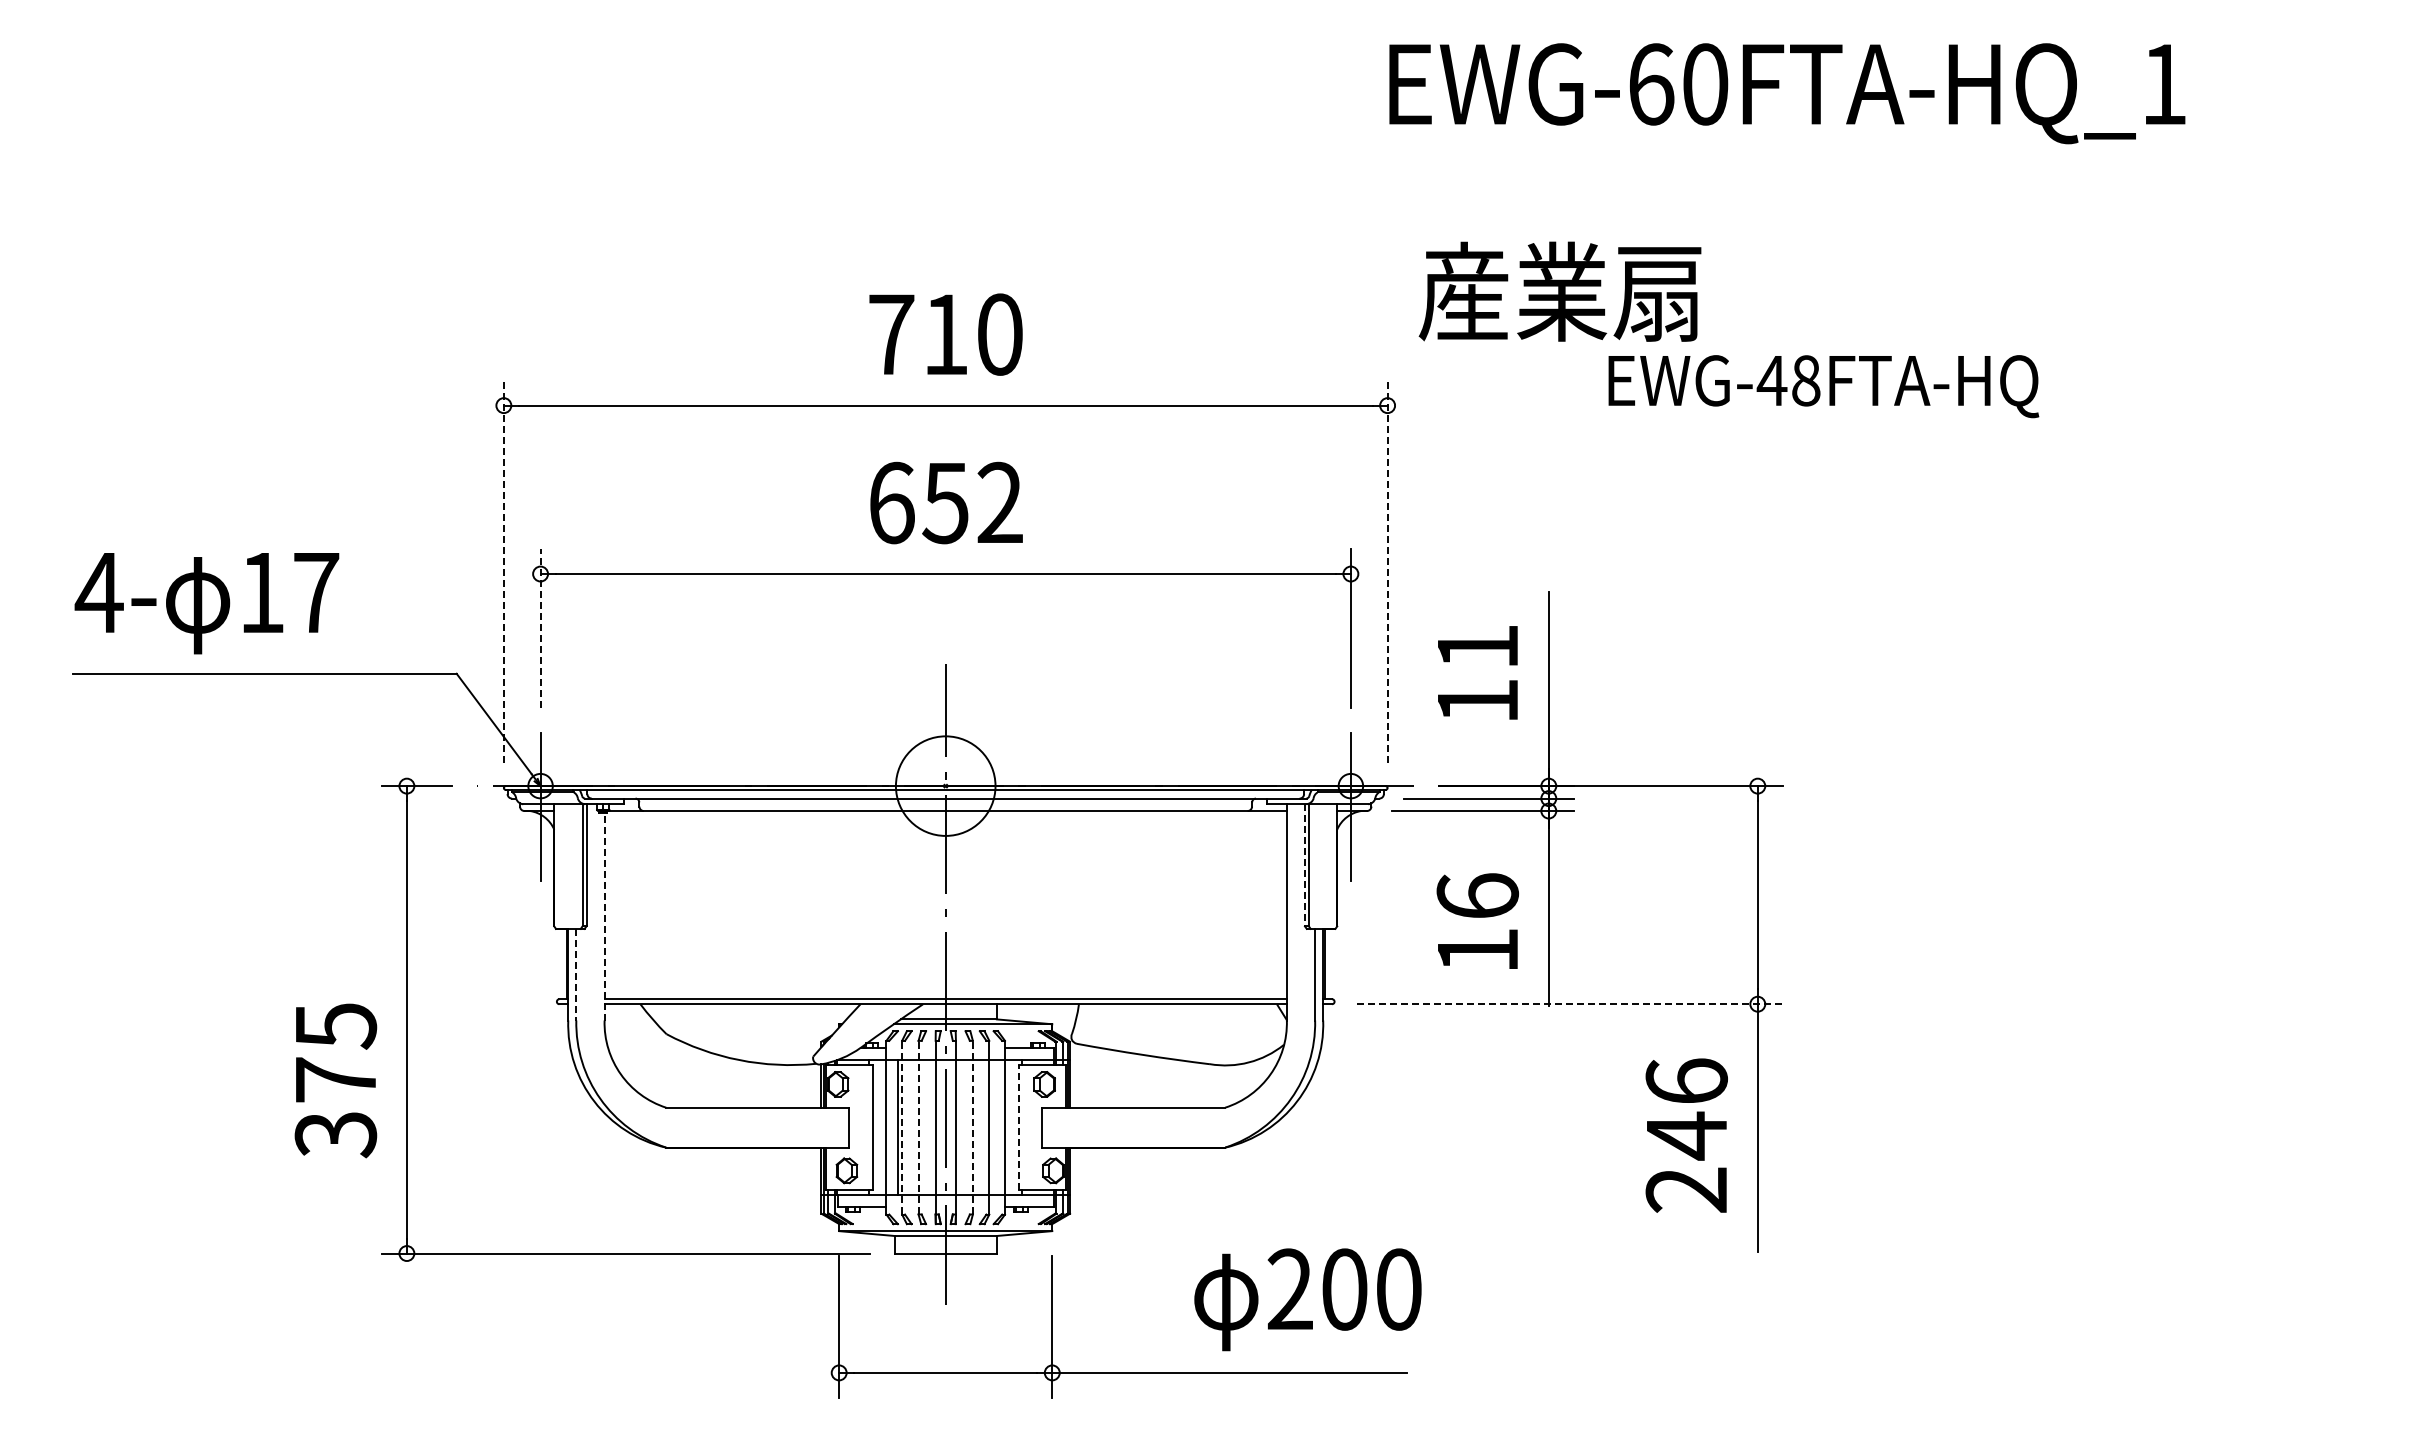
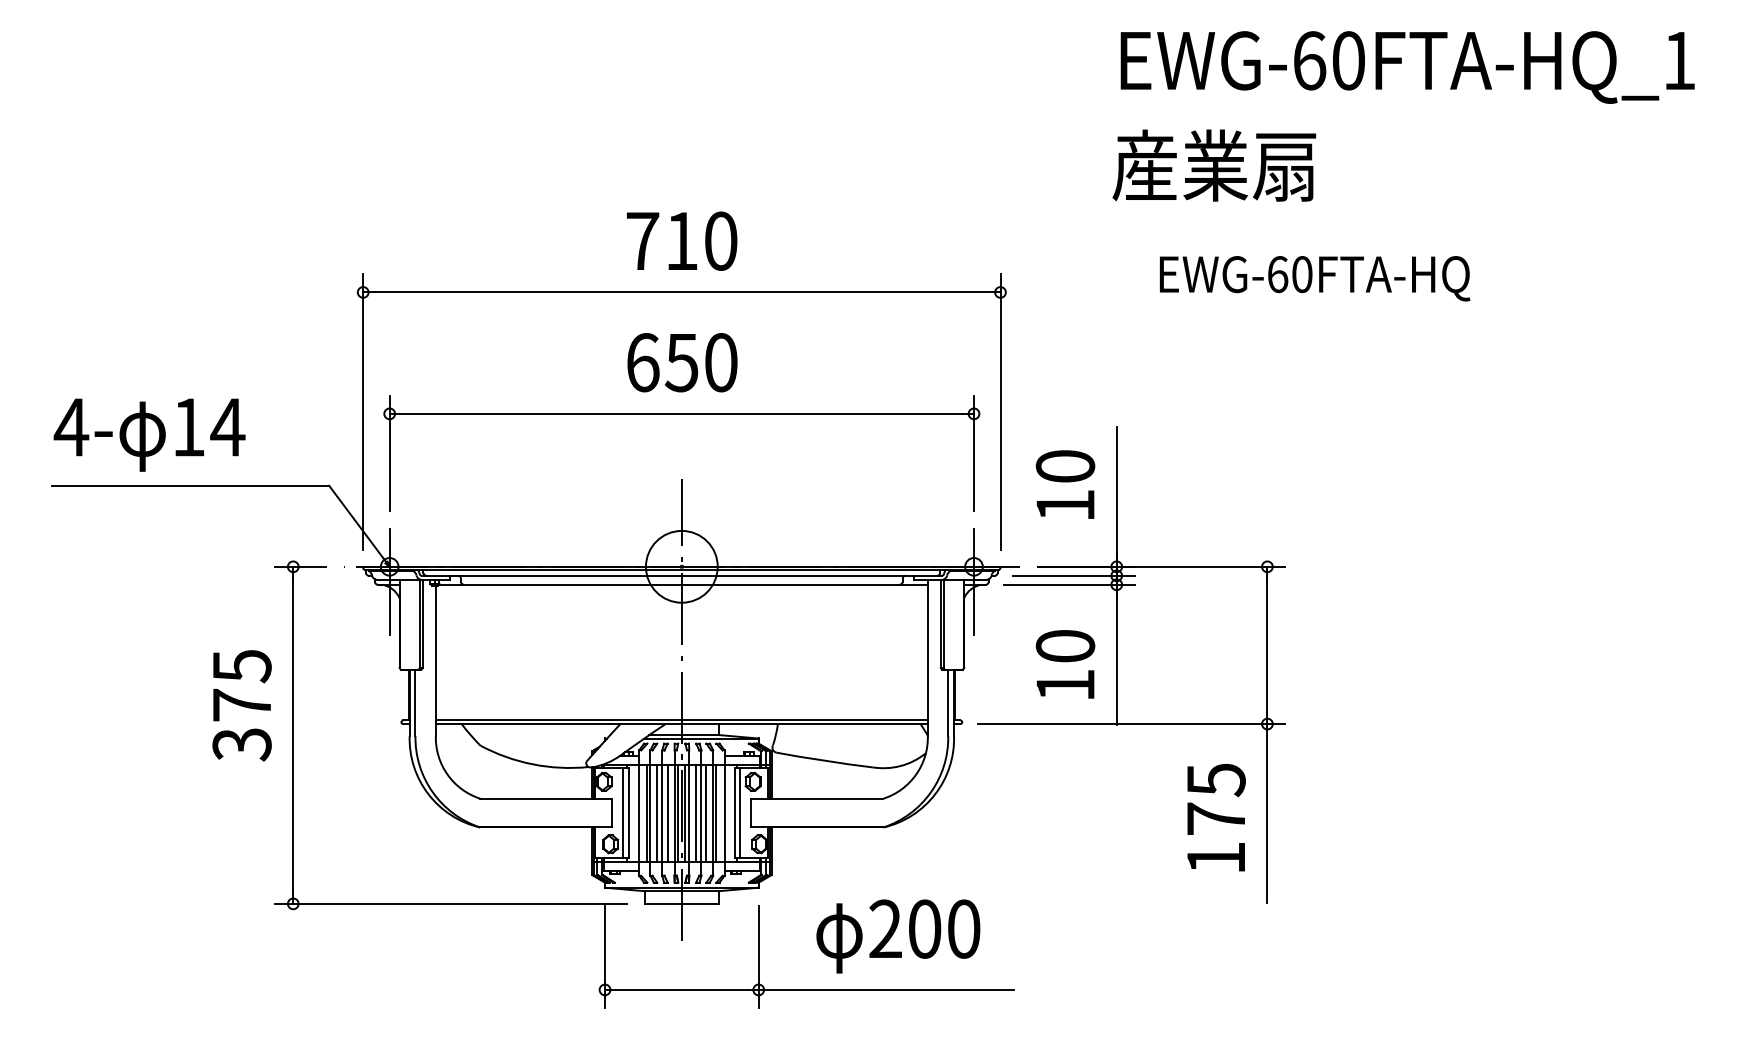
text: (1787, 93) -> (1407, 67), moved
text: (1559, 291) -> (1213, 165), moved
text: (1788, 380) -> (1289, 274), EWG-48FTA-HQ -> EWG-60FTA-HQ
text: (999, 502) -> (720, 362), 652 -> 650
line: (503, 571) -> (362, 412), dashed -> solid
line: (1387, 571) -> (1000, 412), dashed -> solid
text: (315, 592) -> (227, 427), 17 -> 14
line: (540, 628) -> (389, 453), dashed -> solid
text: (1477, 646) -> (1065, 466), 11 -> 10
line: (1304, 865) -> (940, 624), dashed -> solid
text: (1477, 895) -> (1065, 645), 16 -> 10
line: (604, 915) -> (435, 660), dashed -> solid
line: (576, 974) -> (415, 702), dashed -> solid
line: (1569, 1004) -> (1131, 724), dashed -> solid
text: (335, 1080) -> (241, 705), moved
line: (864, 1127) -> (623, 812), added
line: (902, 1127) -> (650, 812), dashed -> solid
line: (911, 1127) -> (657, 812), added
line: (918, 1127) -> (662, 812), dashed -> solid
line: (926, 1127) -> (667, 812), added
line: (940, 1127) -> (678, 812), added
line: (950, 1127) -> (685, 812), added
line: (965, 1127) -> (696, 812), added
line: (972, 1127) -> (701, 812), dashed -> solid
line: (979, 1127) -> (706, 812), added
line: (993, 1127) -> (716, 812), added
line: (1018, 1127) -> (734, 812), dashed -> solid
line: (1026, 1127) -> (740, 812), added
text: (1686, 1135) -> (1216, 818), 246 -> 175
text: (1307, 1299) -> (898, 936), moved

